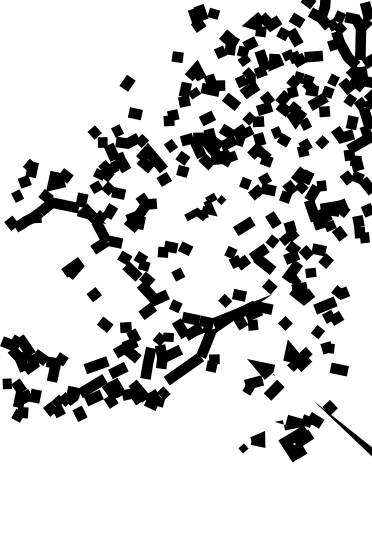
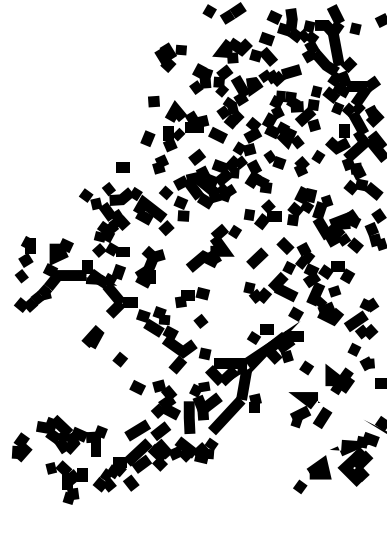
line: (127, 82) -> (147, 138), moved
part: (204, 208) -> (213, 248), size x1.43
line: (285, 322) -> (306, 367), moved
part: (253, 441) -> (312, 474), size x1.43

